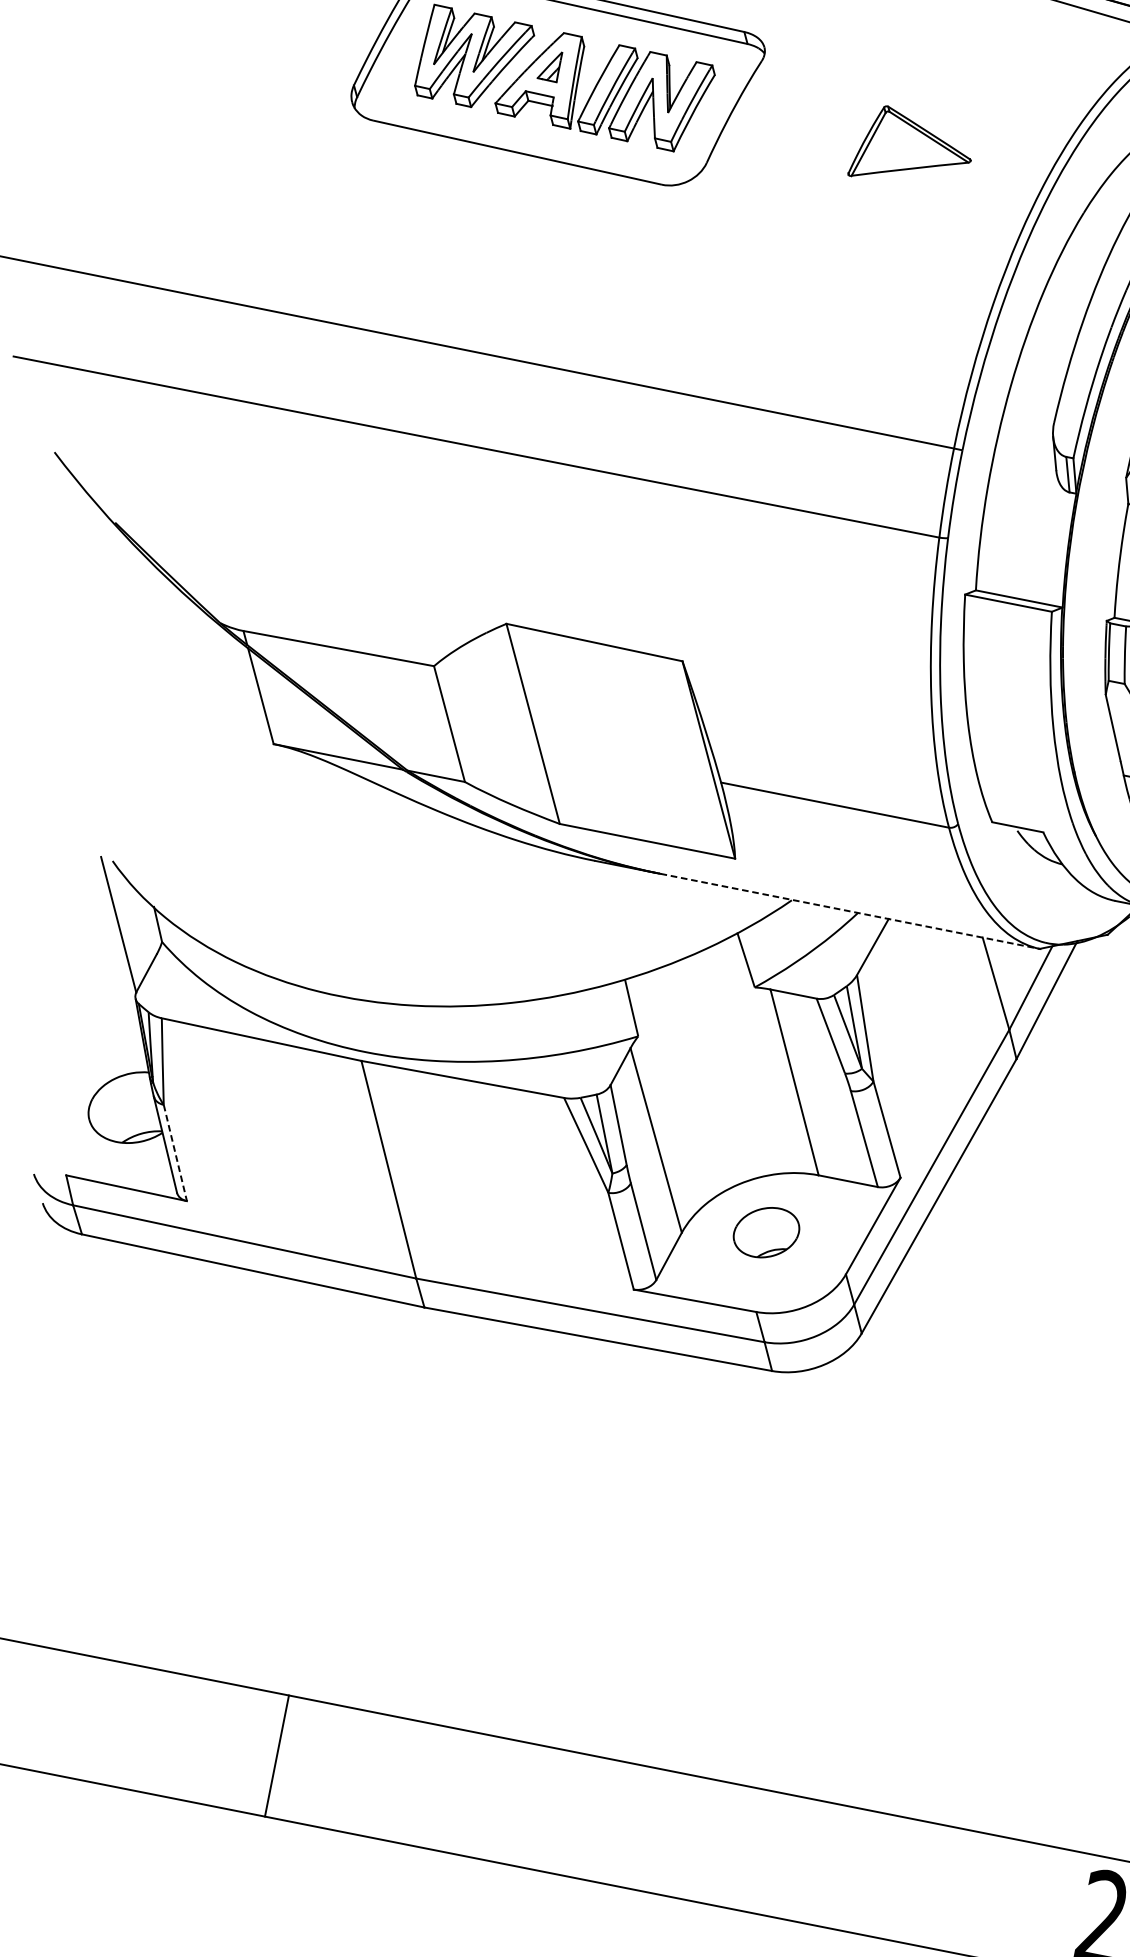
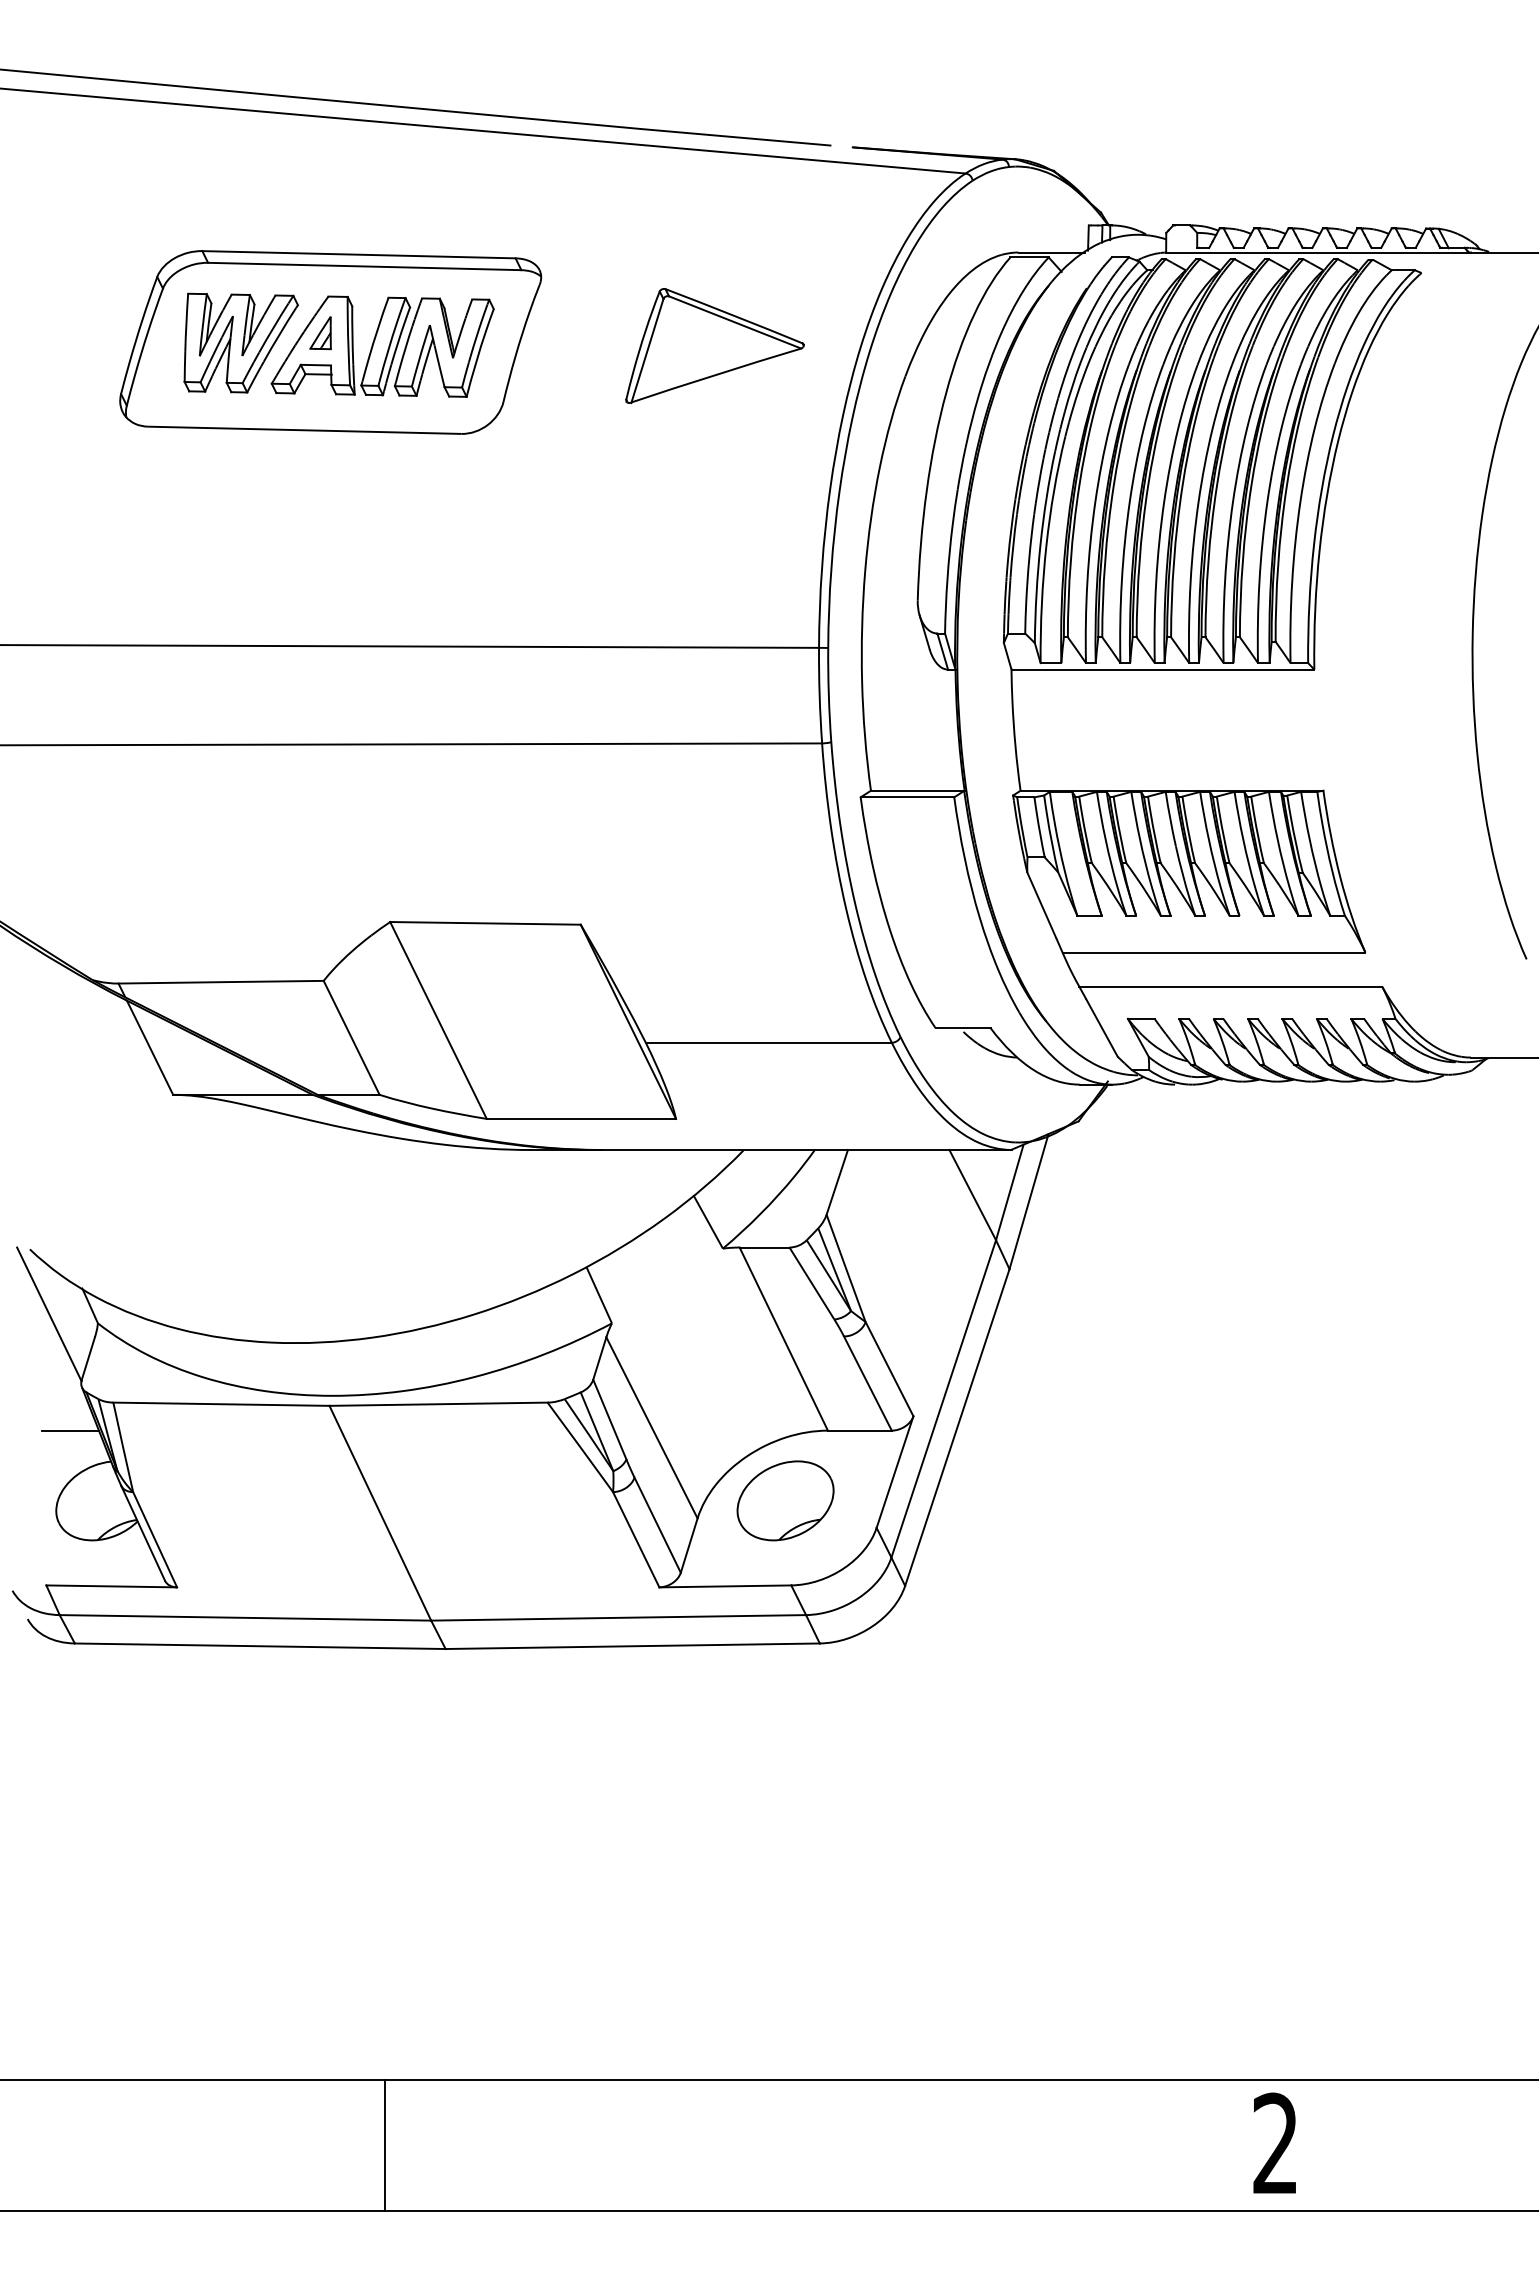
part: (912, 150) -> (714, 346), size x1.43
line: (851, 912) -> (807, 1150), dashed -> solid
line: (117, 1036) -> (70, 1430), added
line: (175, 1153) -> (155, 1540), dashed -> solid
part: (766, 1232) -> (785, 1500), size x1.43

